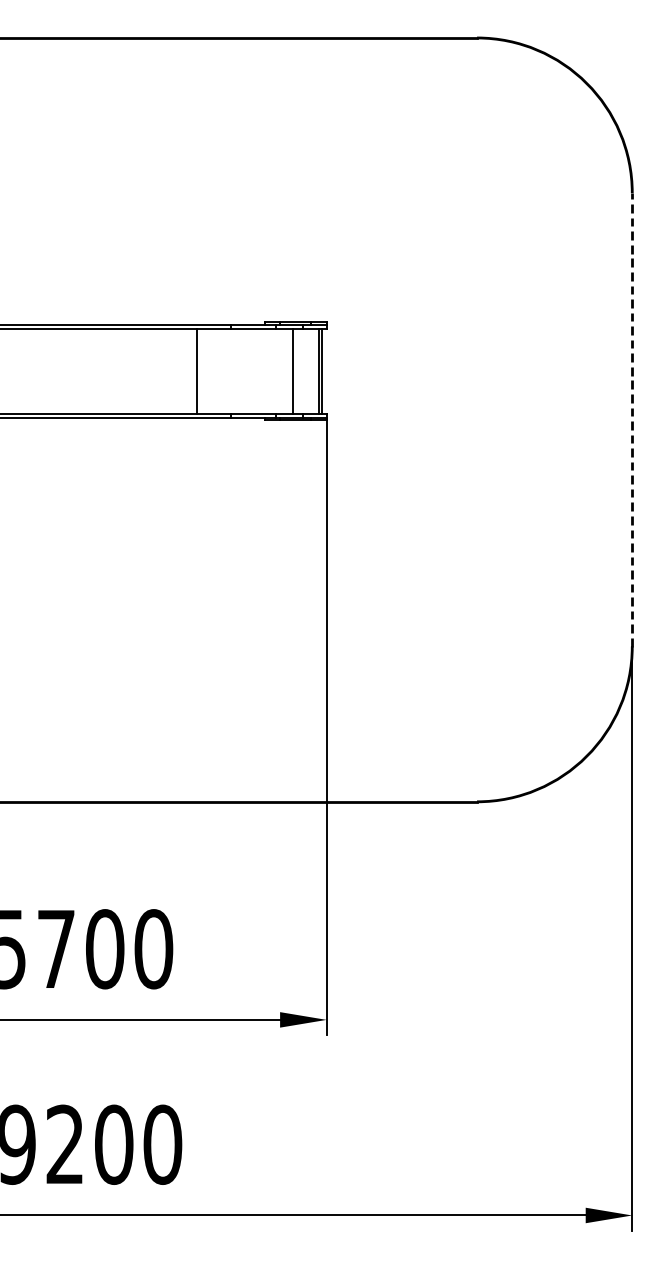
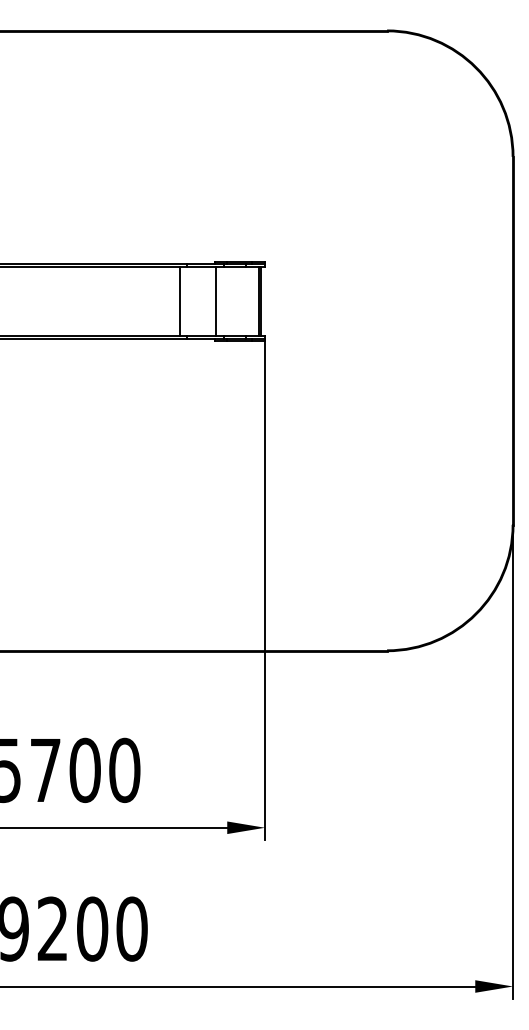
line: (196, 371) -> (179, 301), moved
line: (292, 371) -> (215, 301), moved
line: (632, 419) -> (513, 340), dashed -> solid

